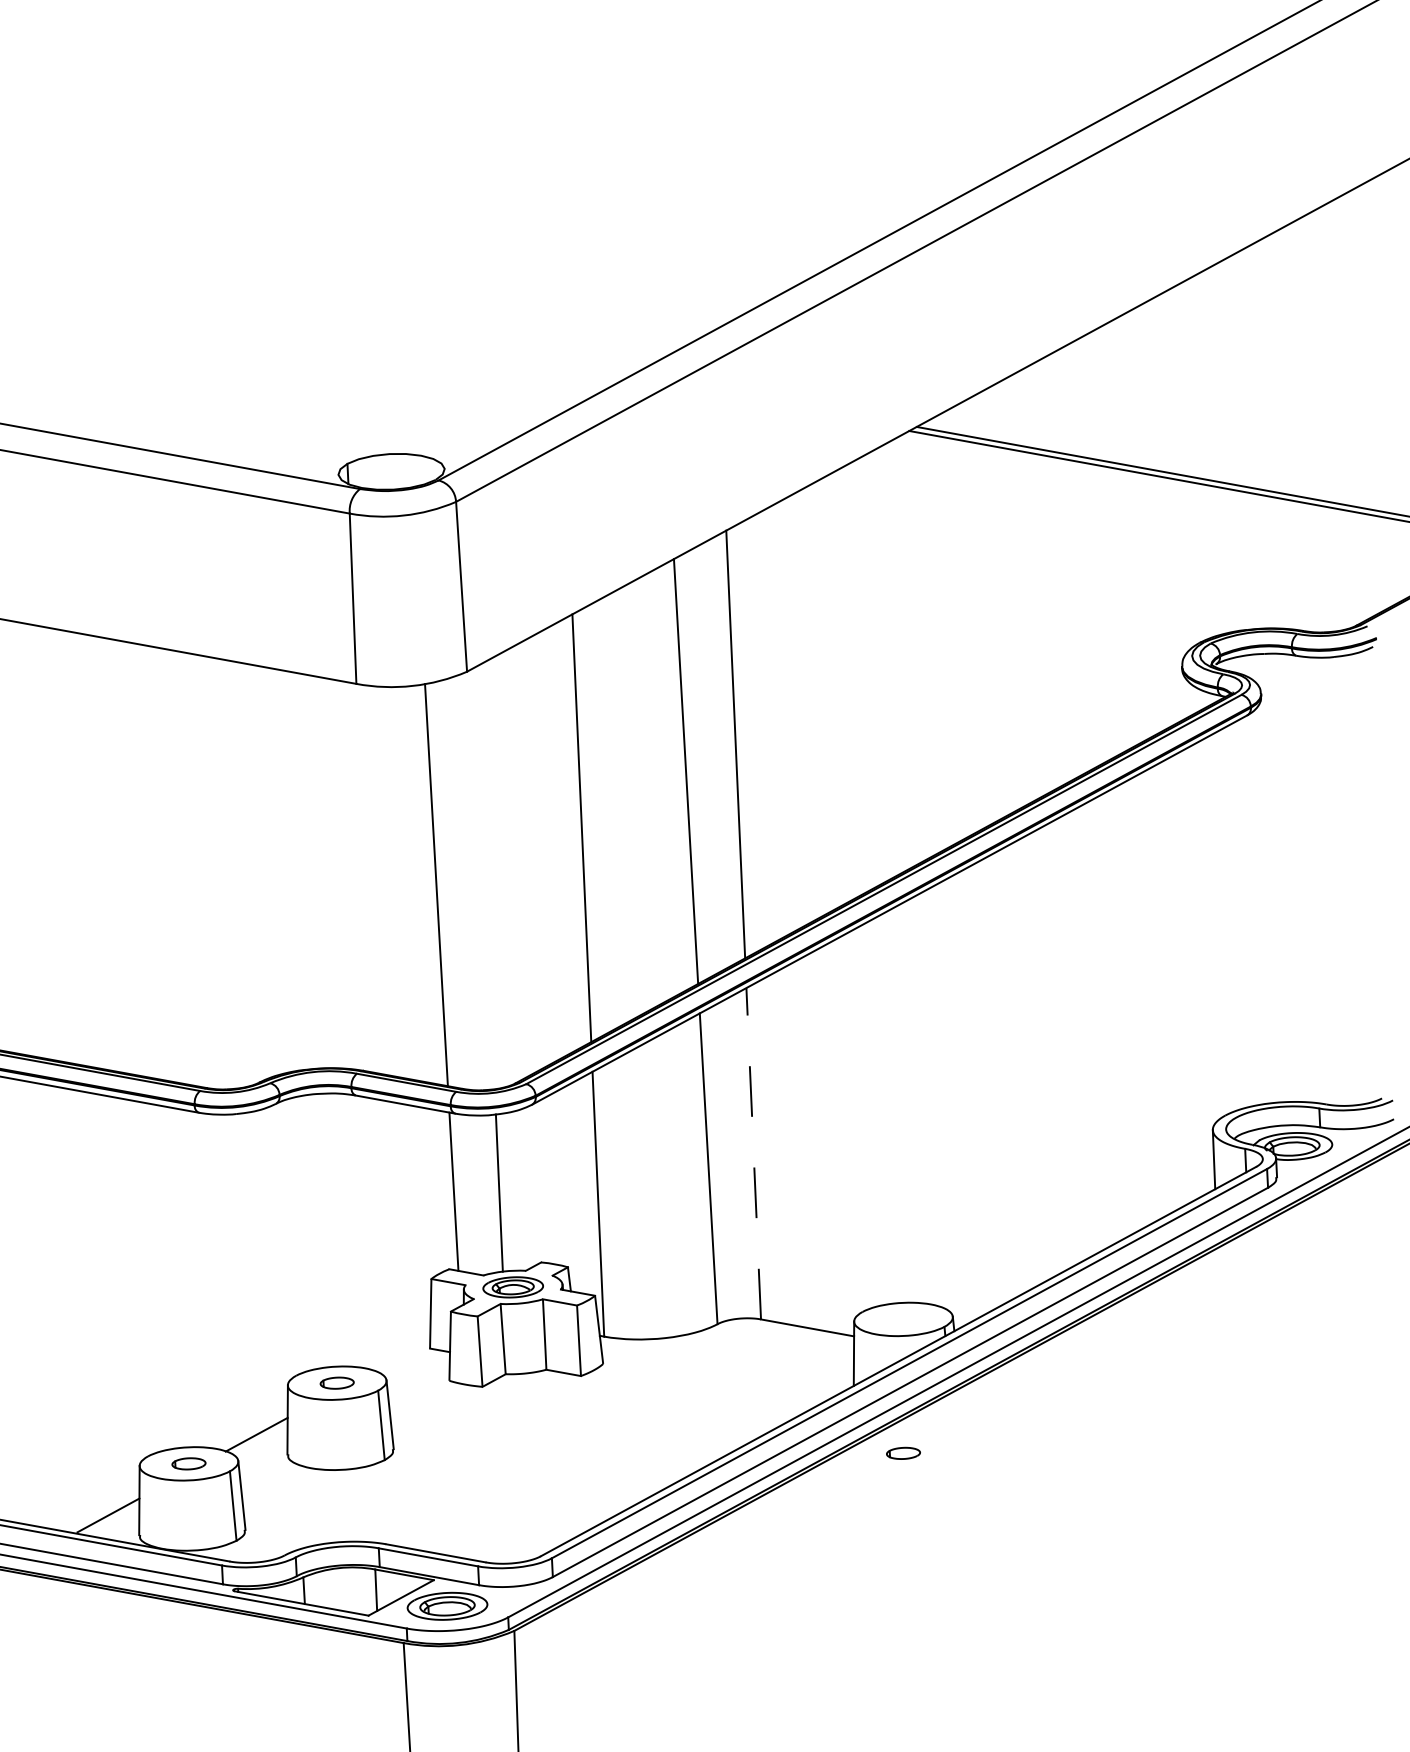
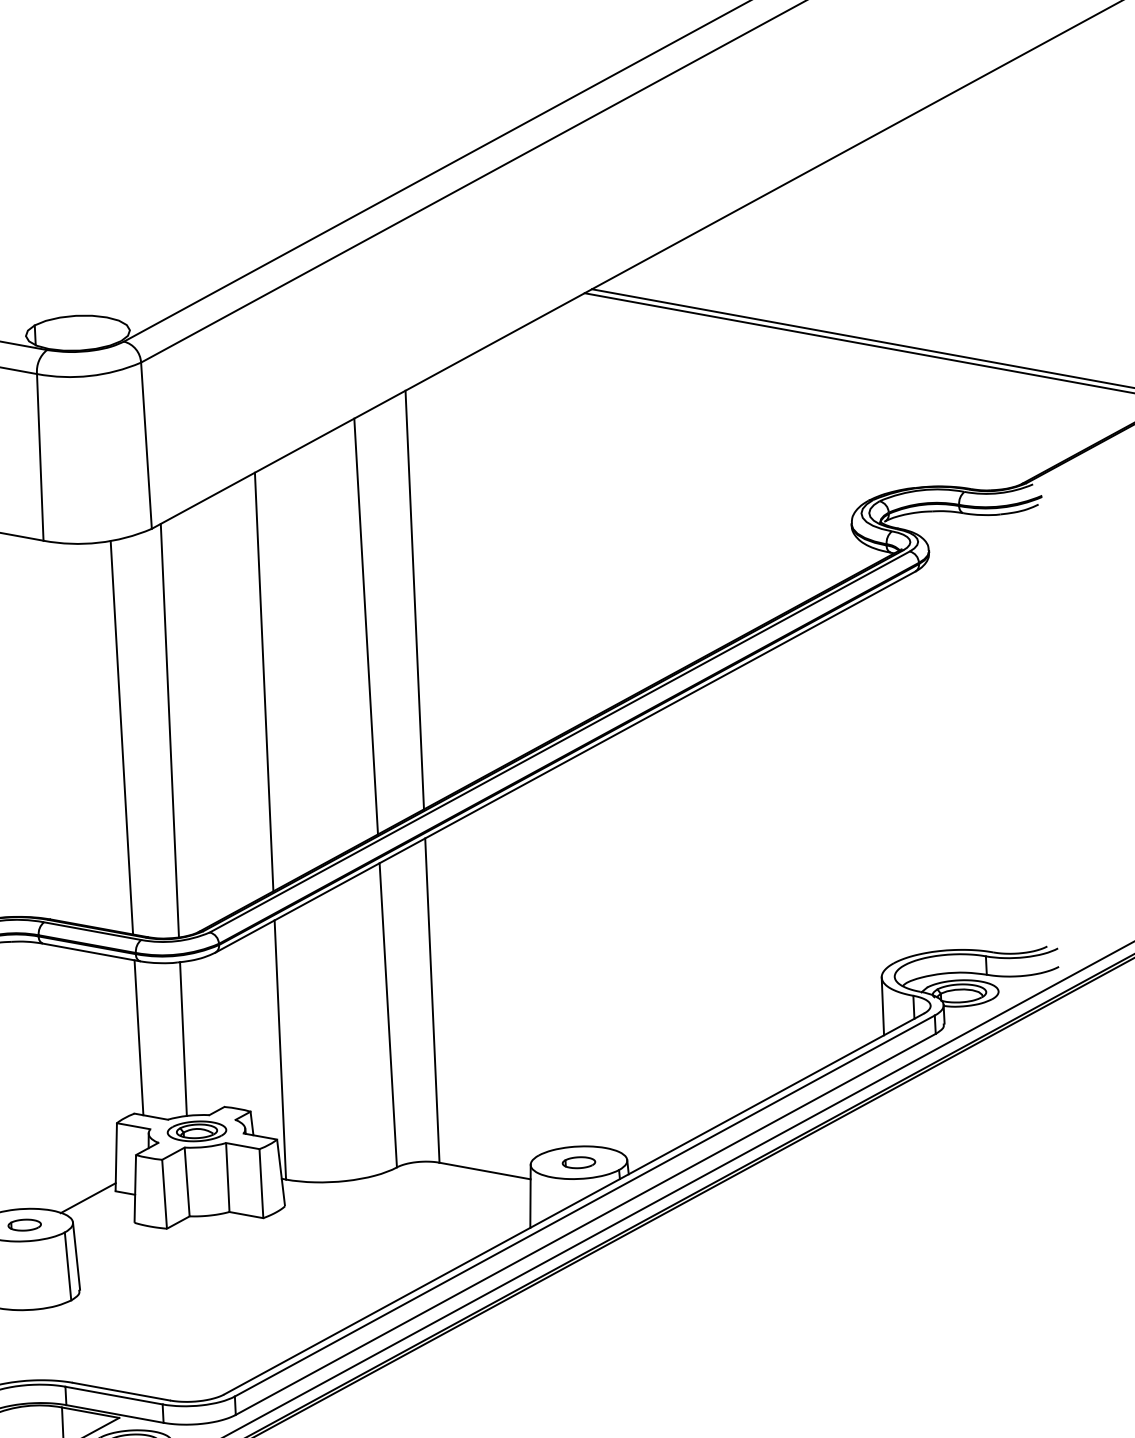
line: (485, 877) -> (169, 730), added
line: (753, 1153) -> (432, 1000), dashed -> solid
line: (401, 1355) -> (87, 1198), added
part: (903, 1452) -> (578, 1161), moved

